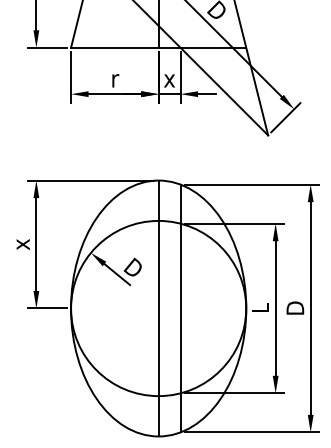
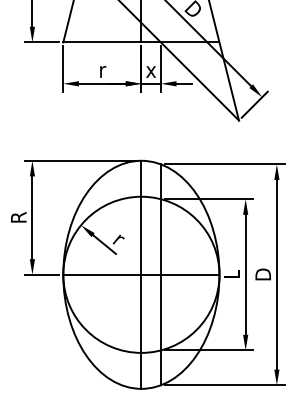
text: (20, 243) -> (18, 216), x -> R
text: (132, 266) -> (118, 237), D -> r
line: (158, 308) -> (141, 274), added

